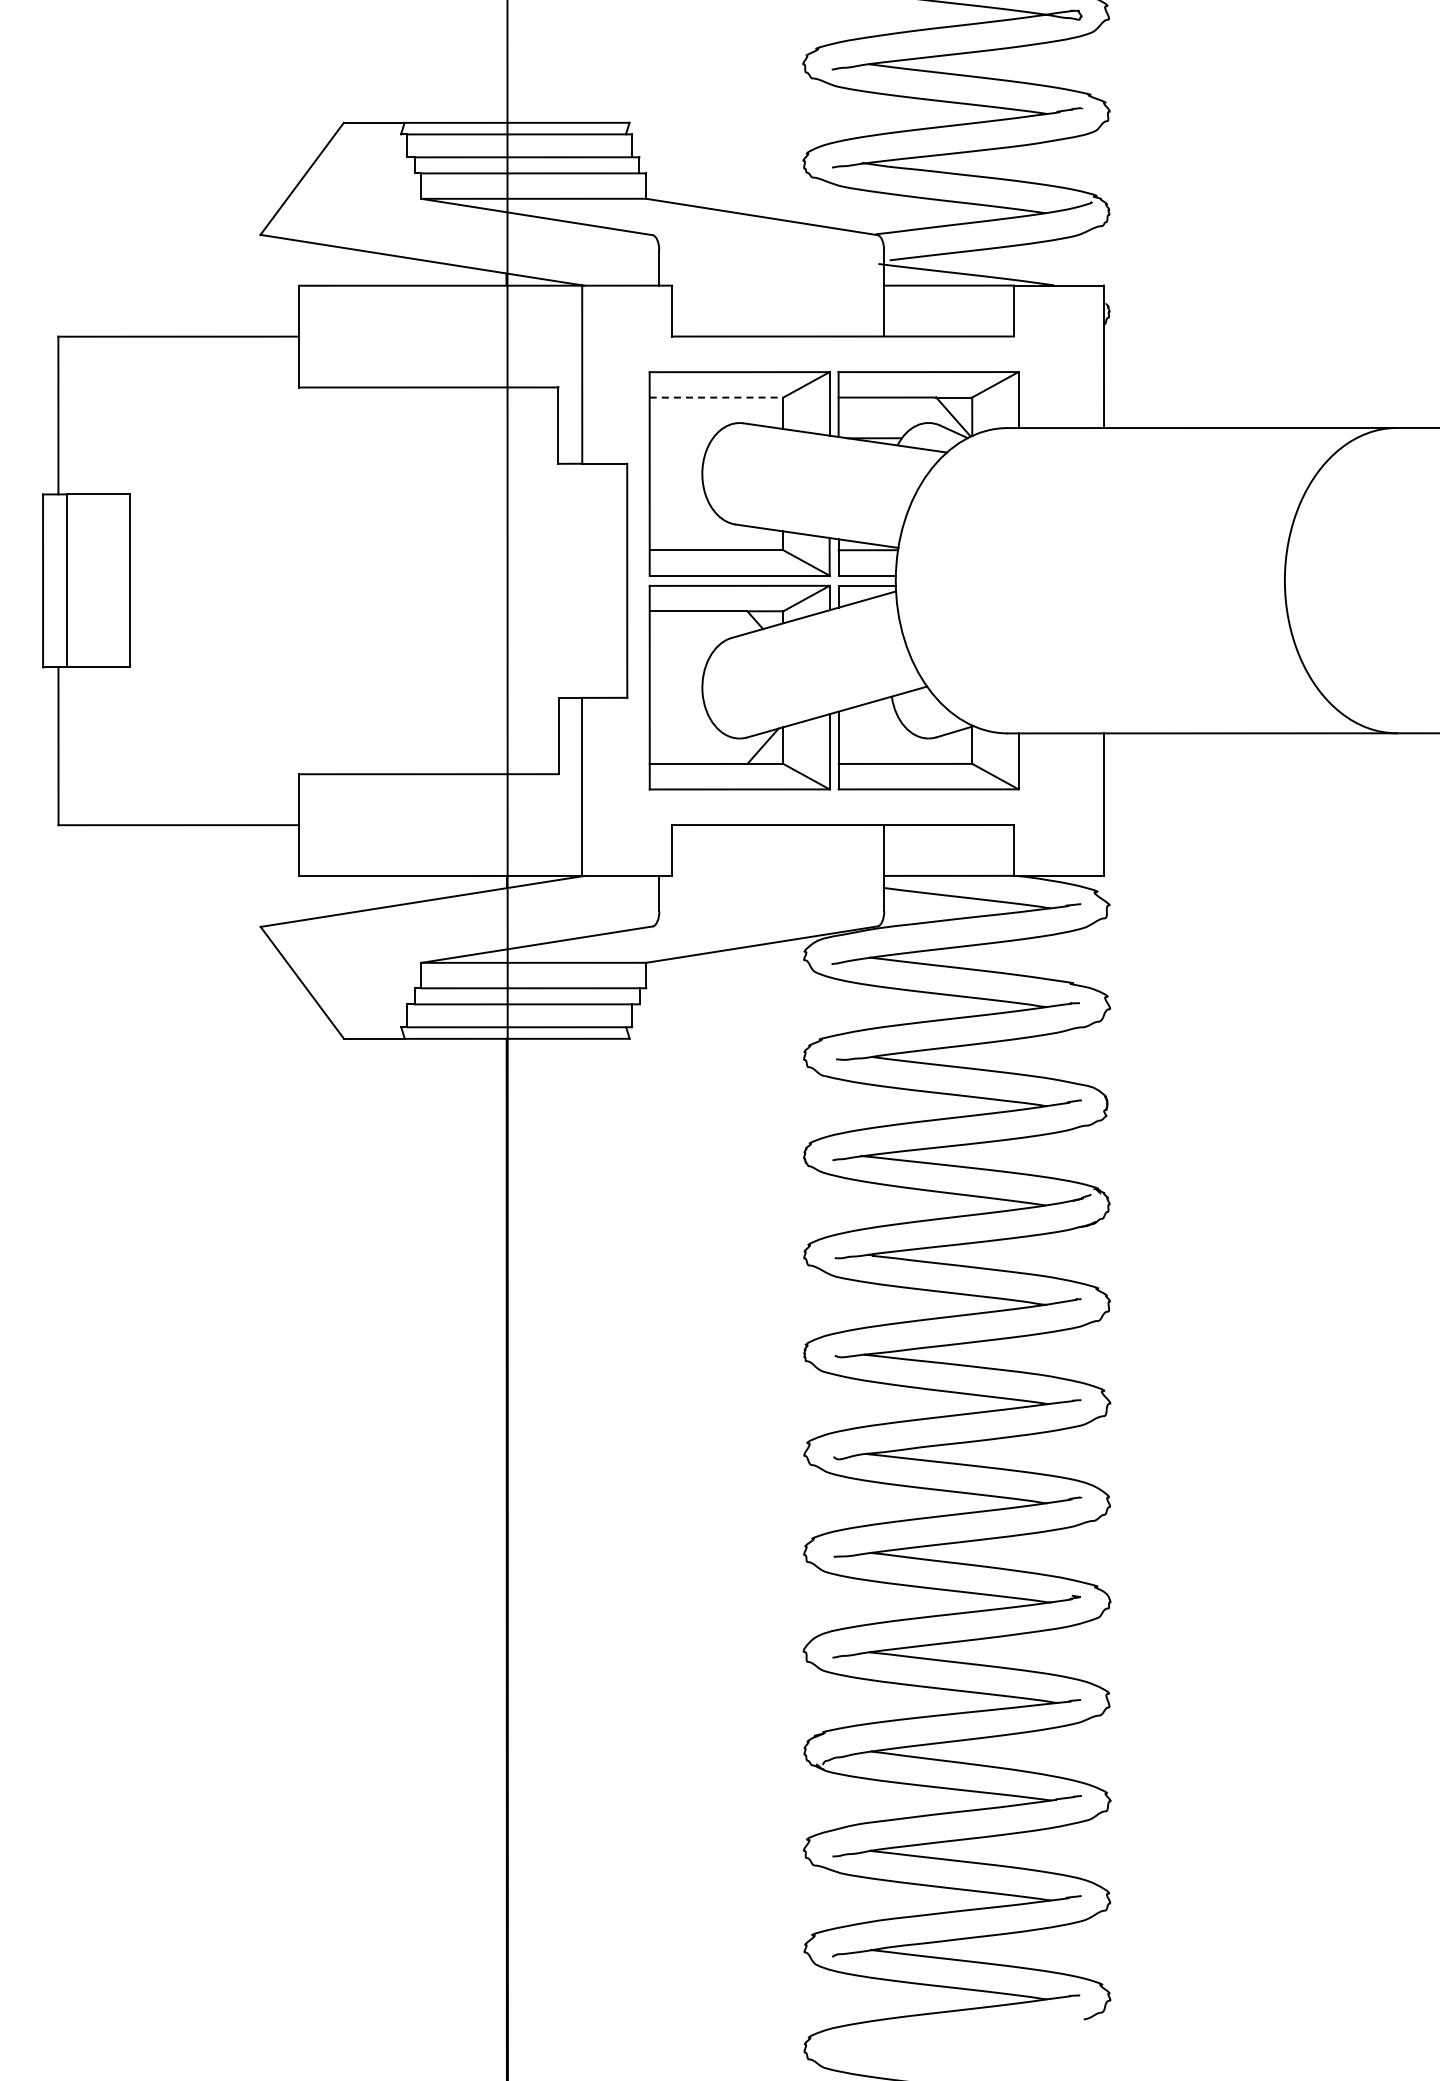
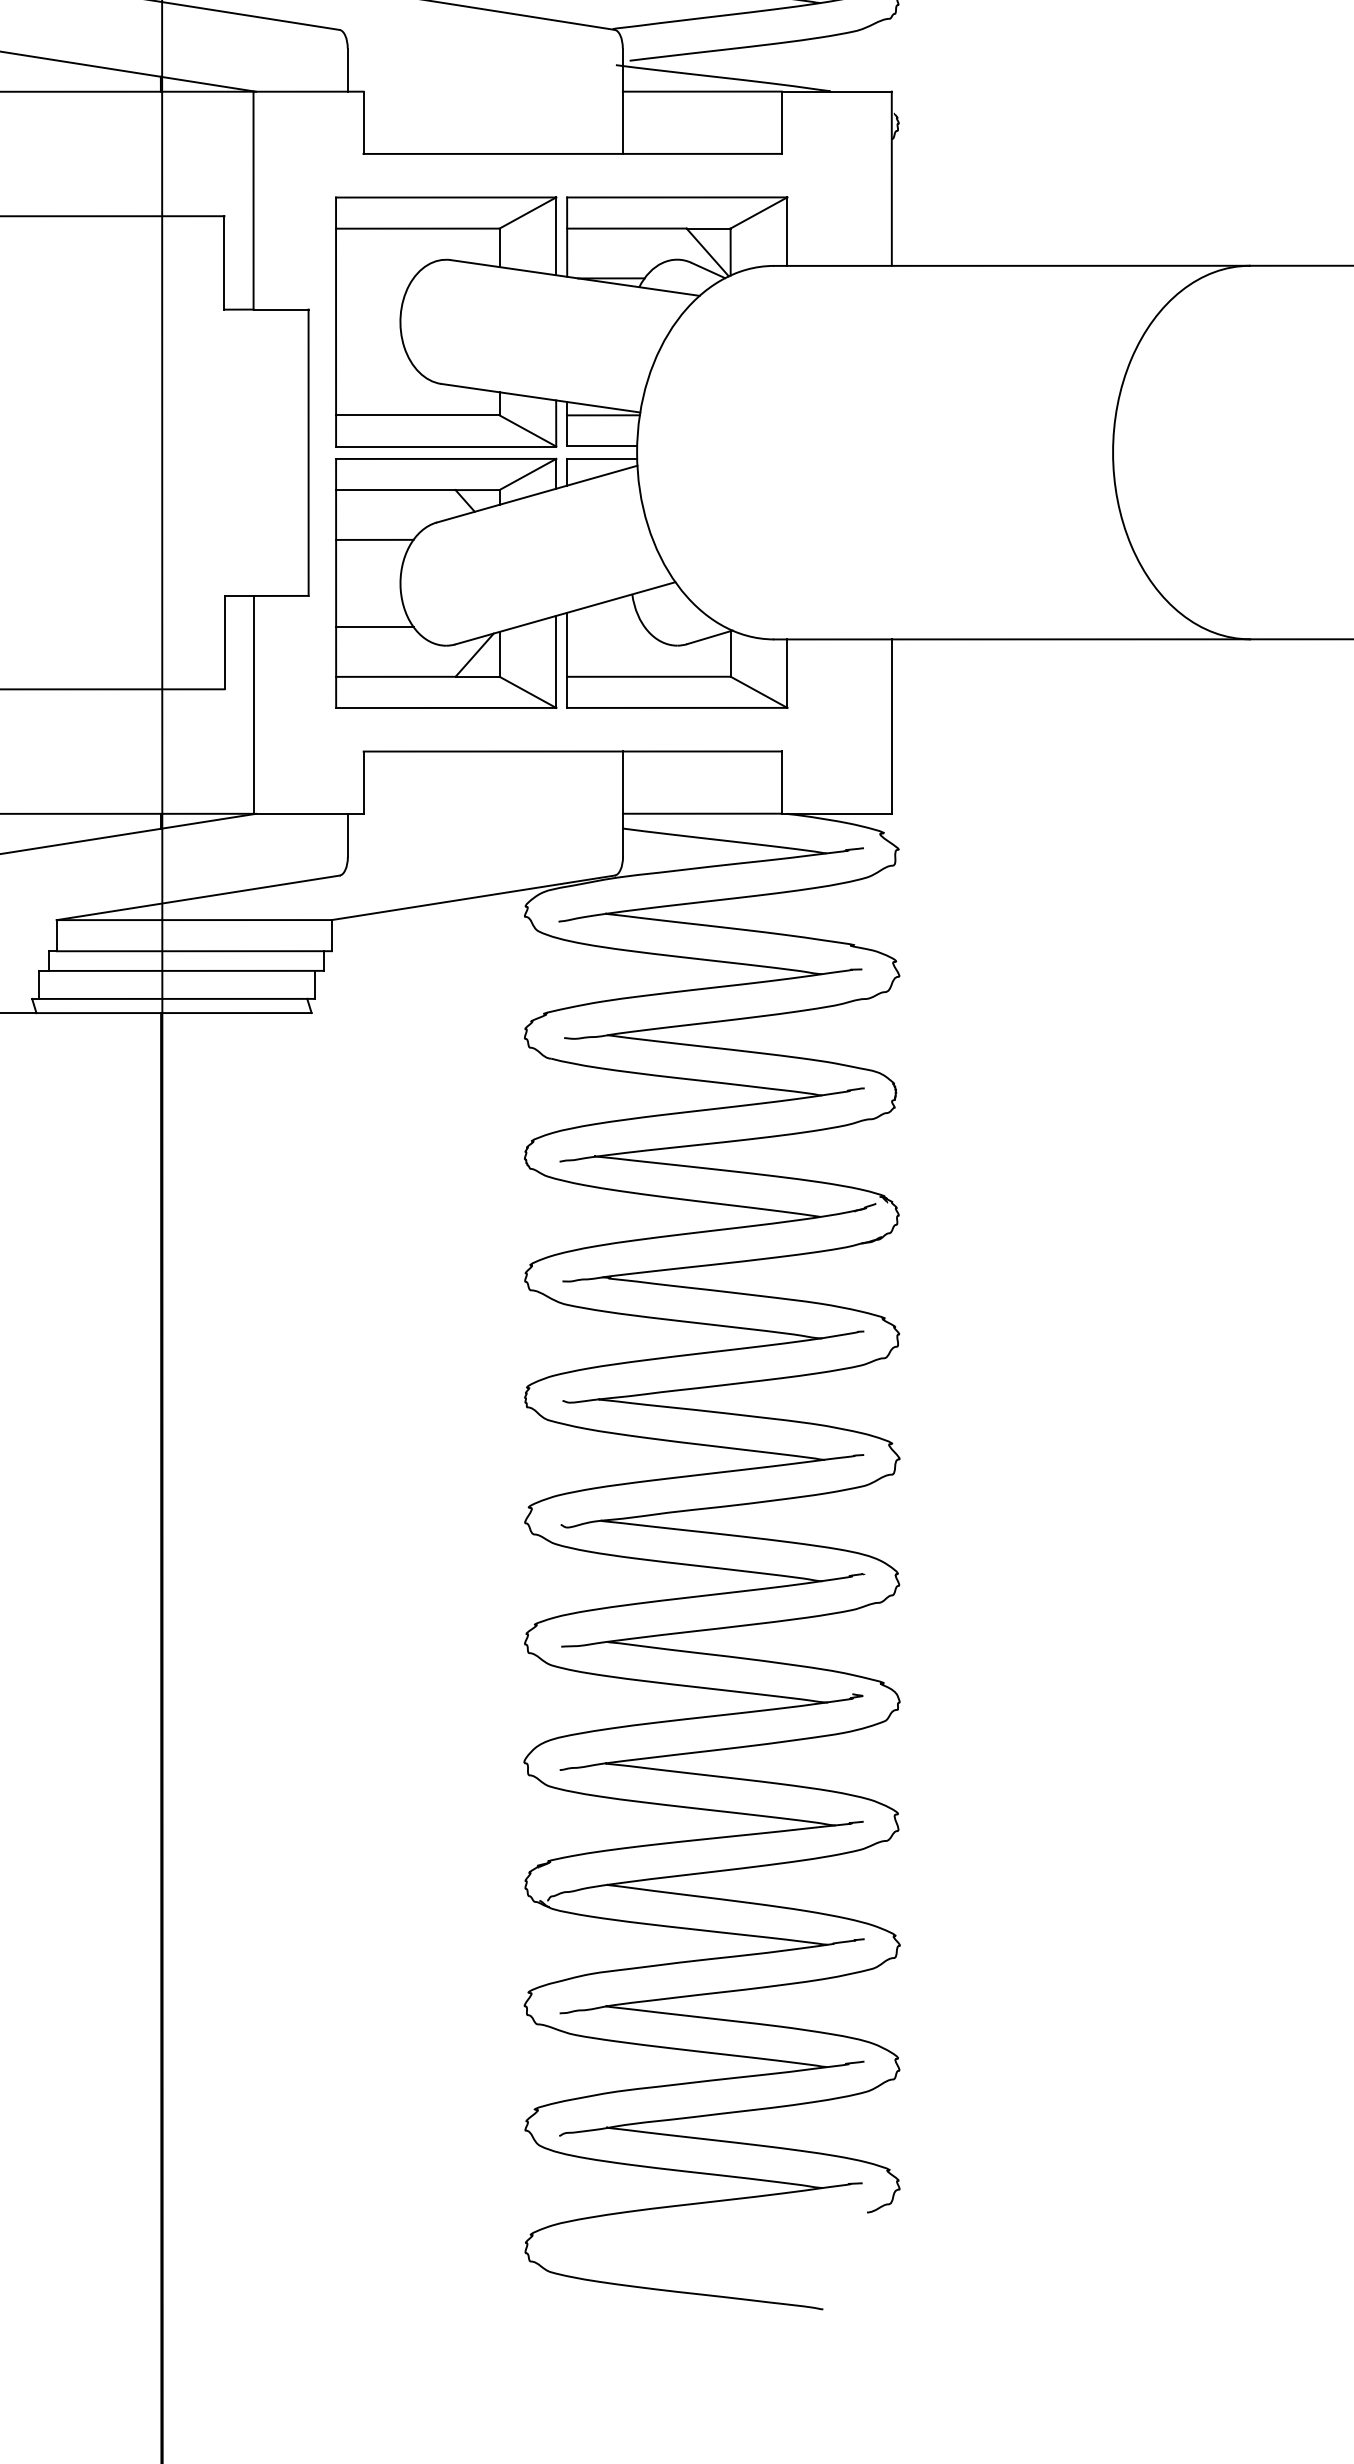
line: (716, 397) -> (417, 228), dashed -> solid
line: (681, 652) -> (374, 540), added
line: (681, 723) -> (374, 627), added

